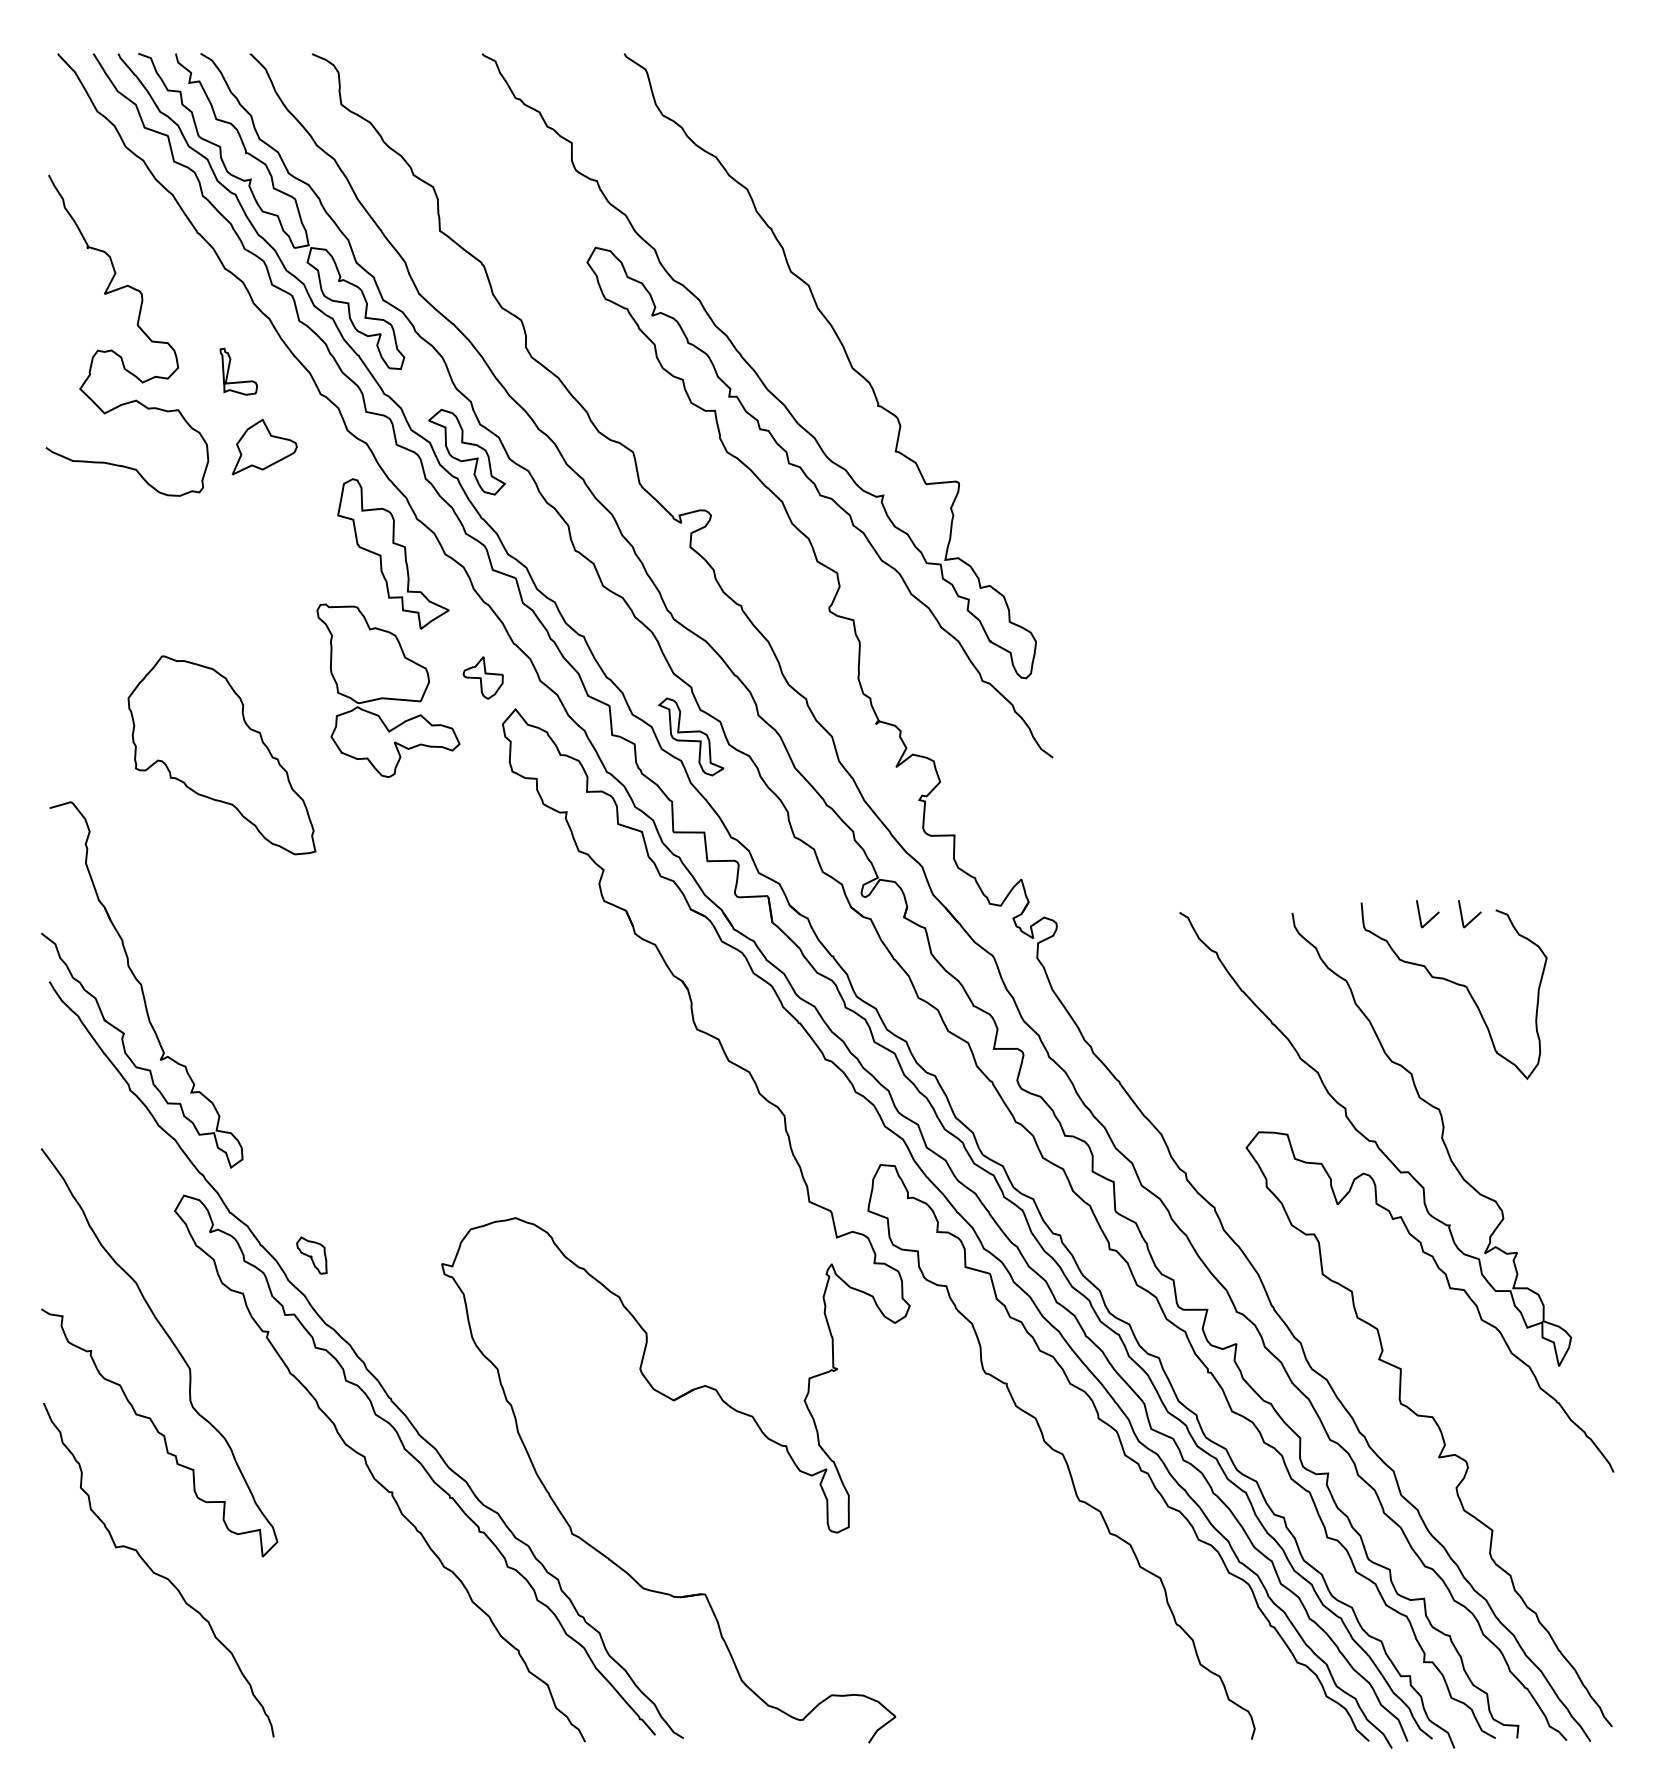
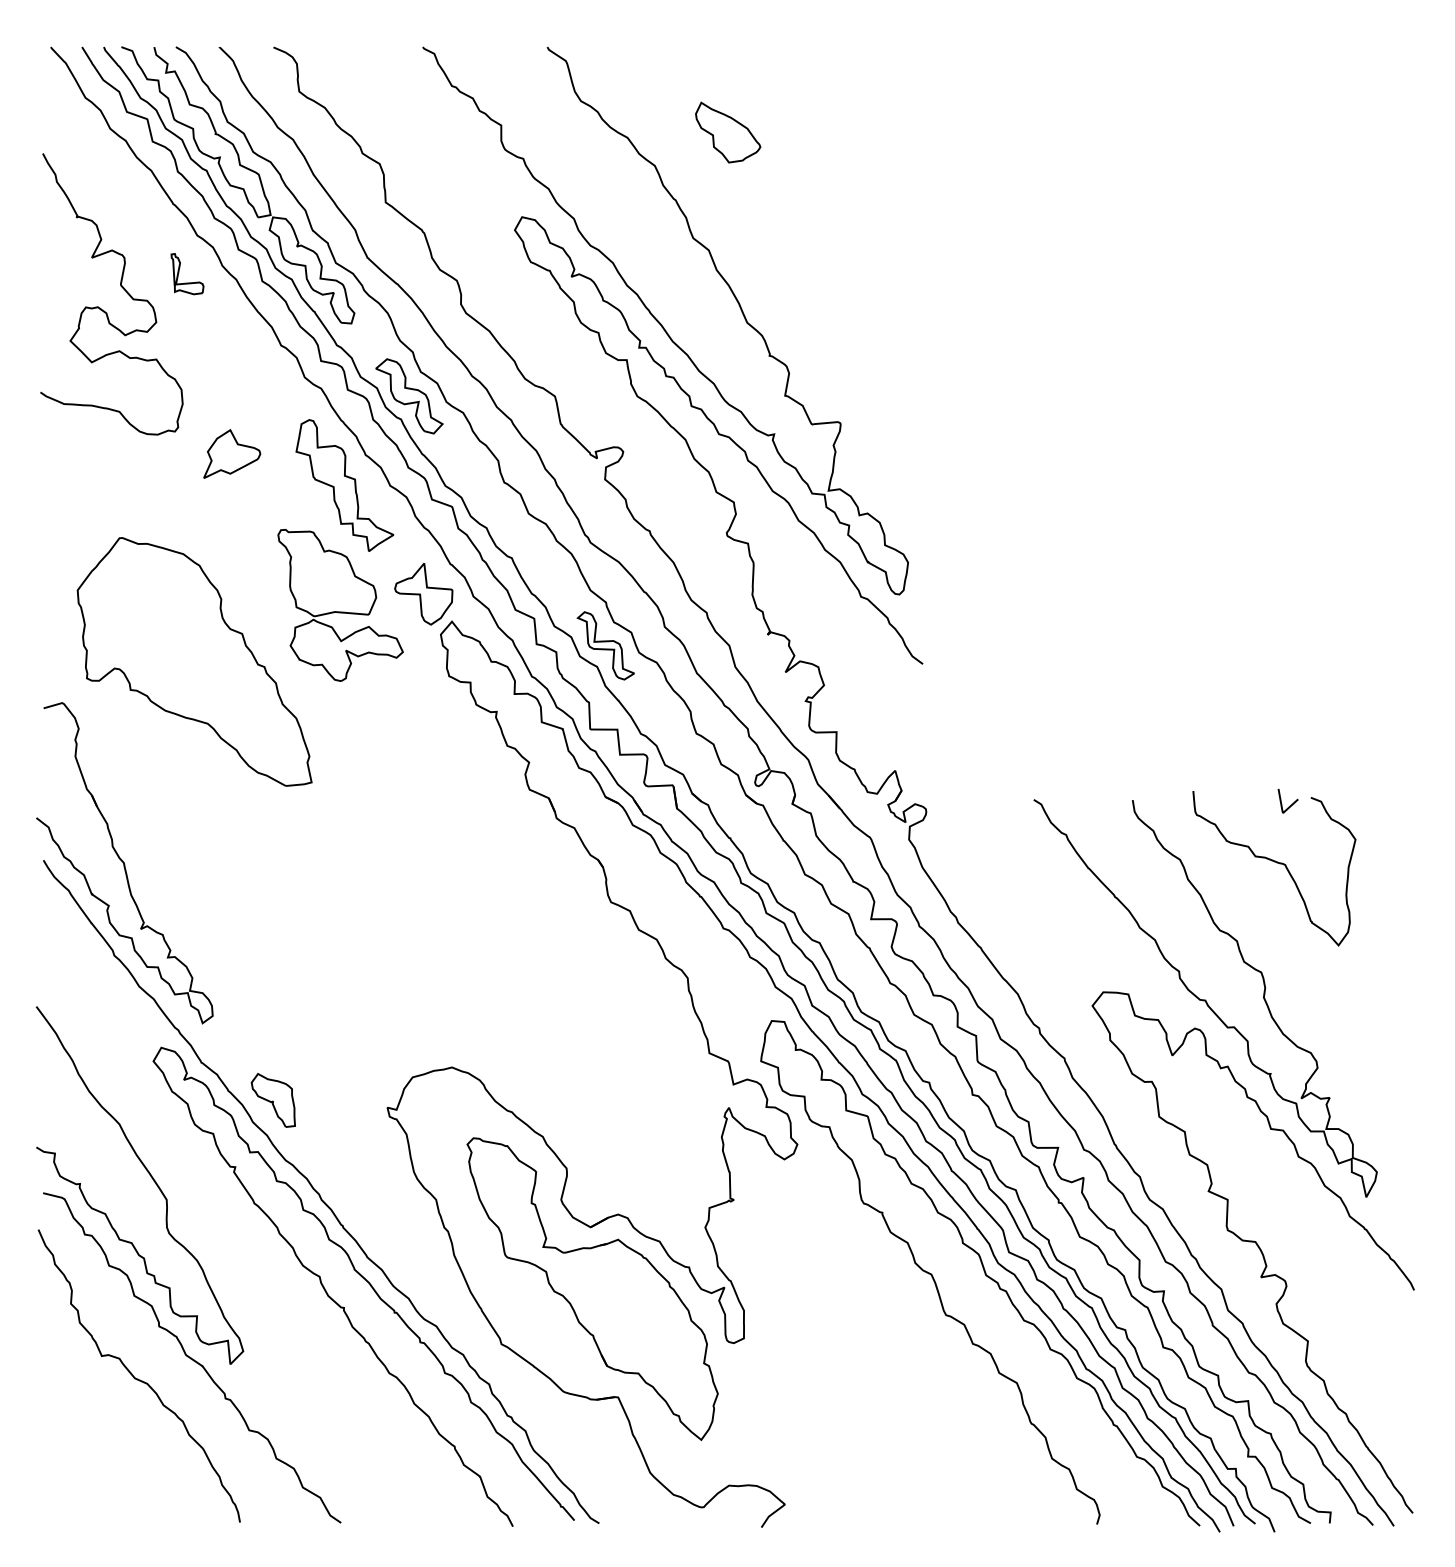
part: (830, 151) -> (727, 132), added
part: (229, 370) -> (179, 273), moved
part: (264, 446) -> (231, 453), moved
part: (482, 677) -> (422, 593), size x1.67
part: (221, 755) -> (194, 662), size x1.43
curve: (1431, 917) -> (1254, 804), removed
part: (311, 1255) -> (273, 1100), size x1.67
part: (675, 1471) -> (592, 1289), added
curve: (218, 1549) -> (191, 1357), added

